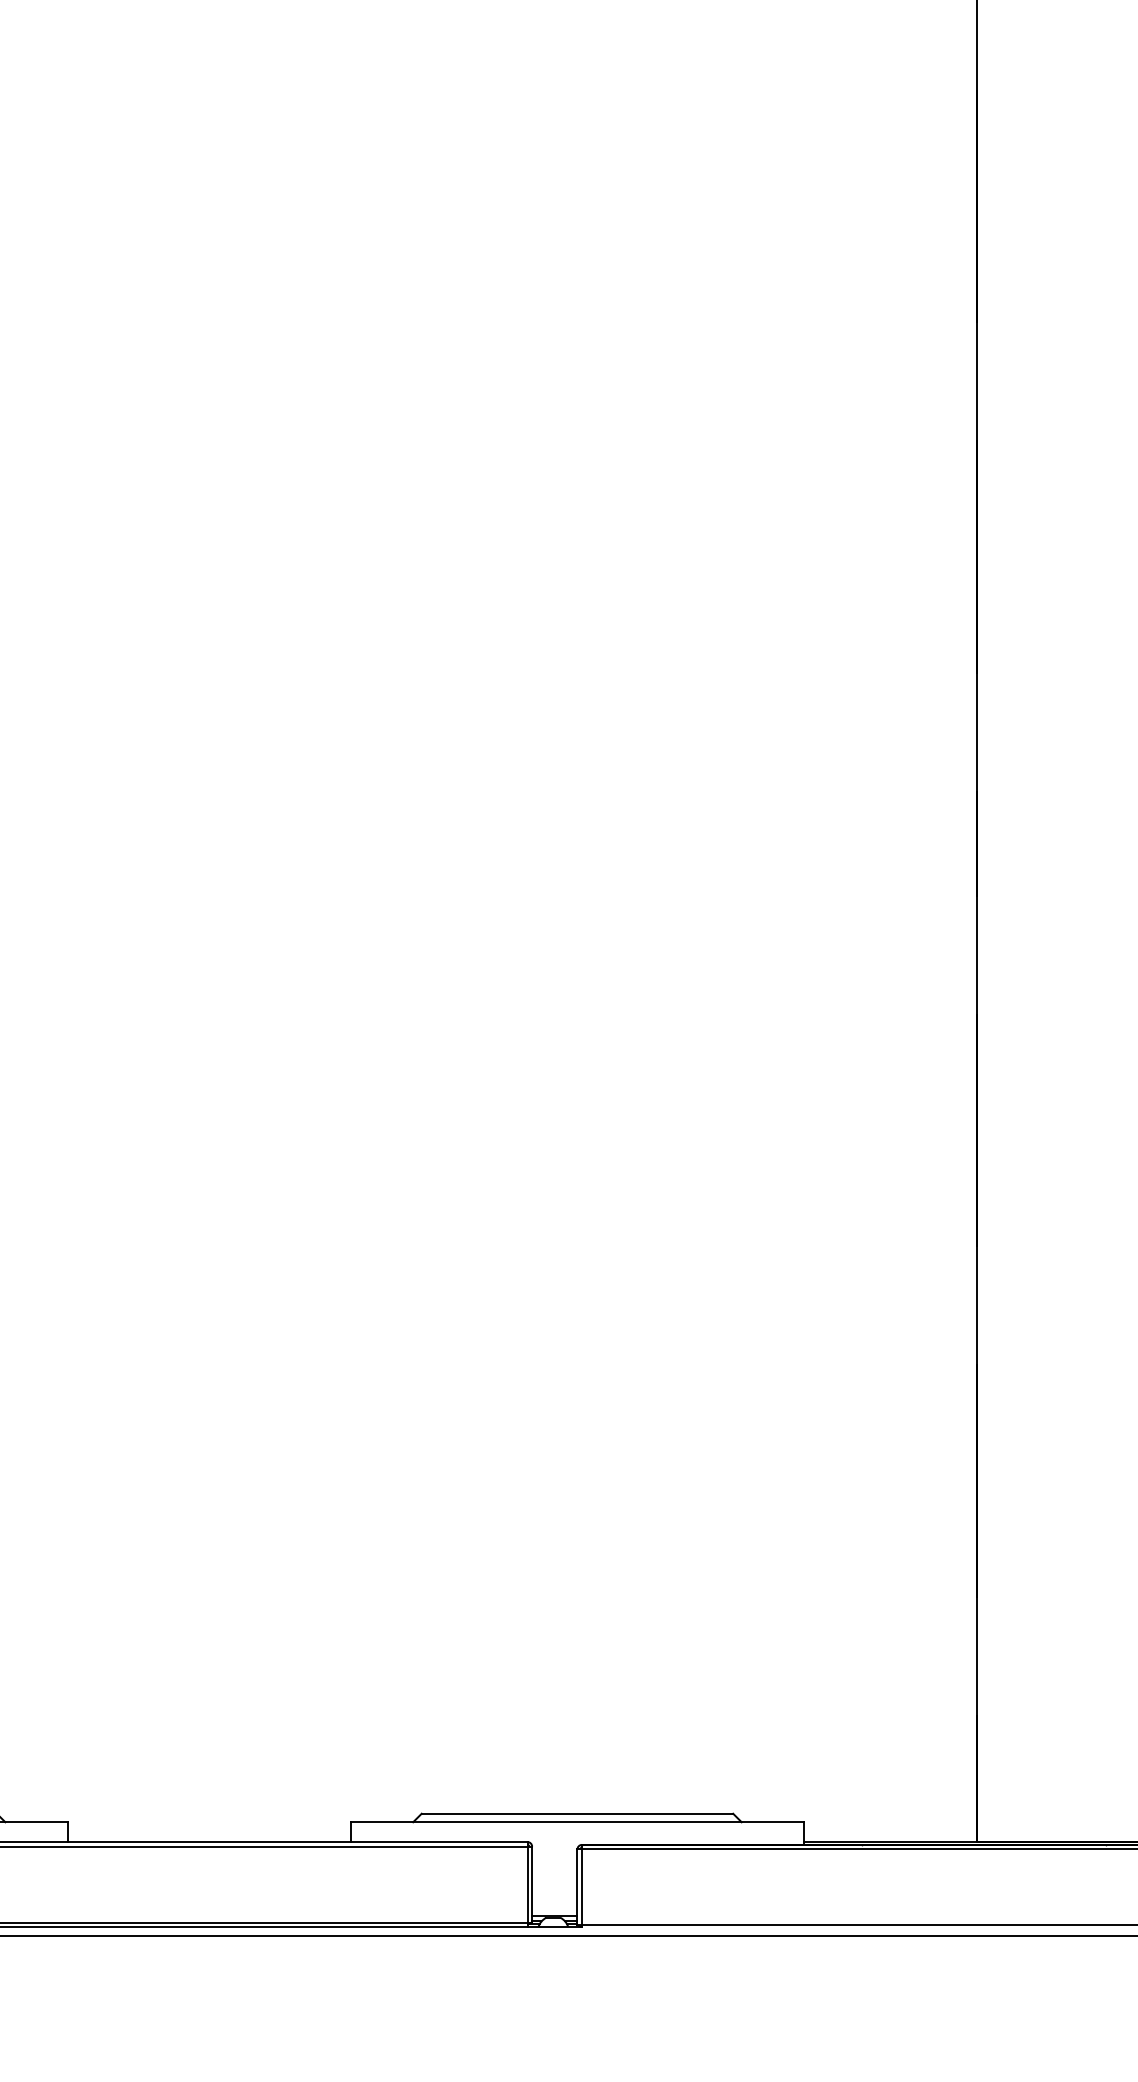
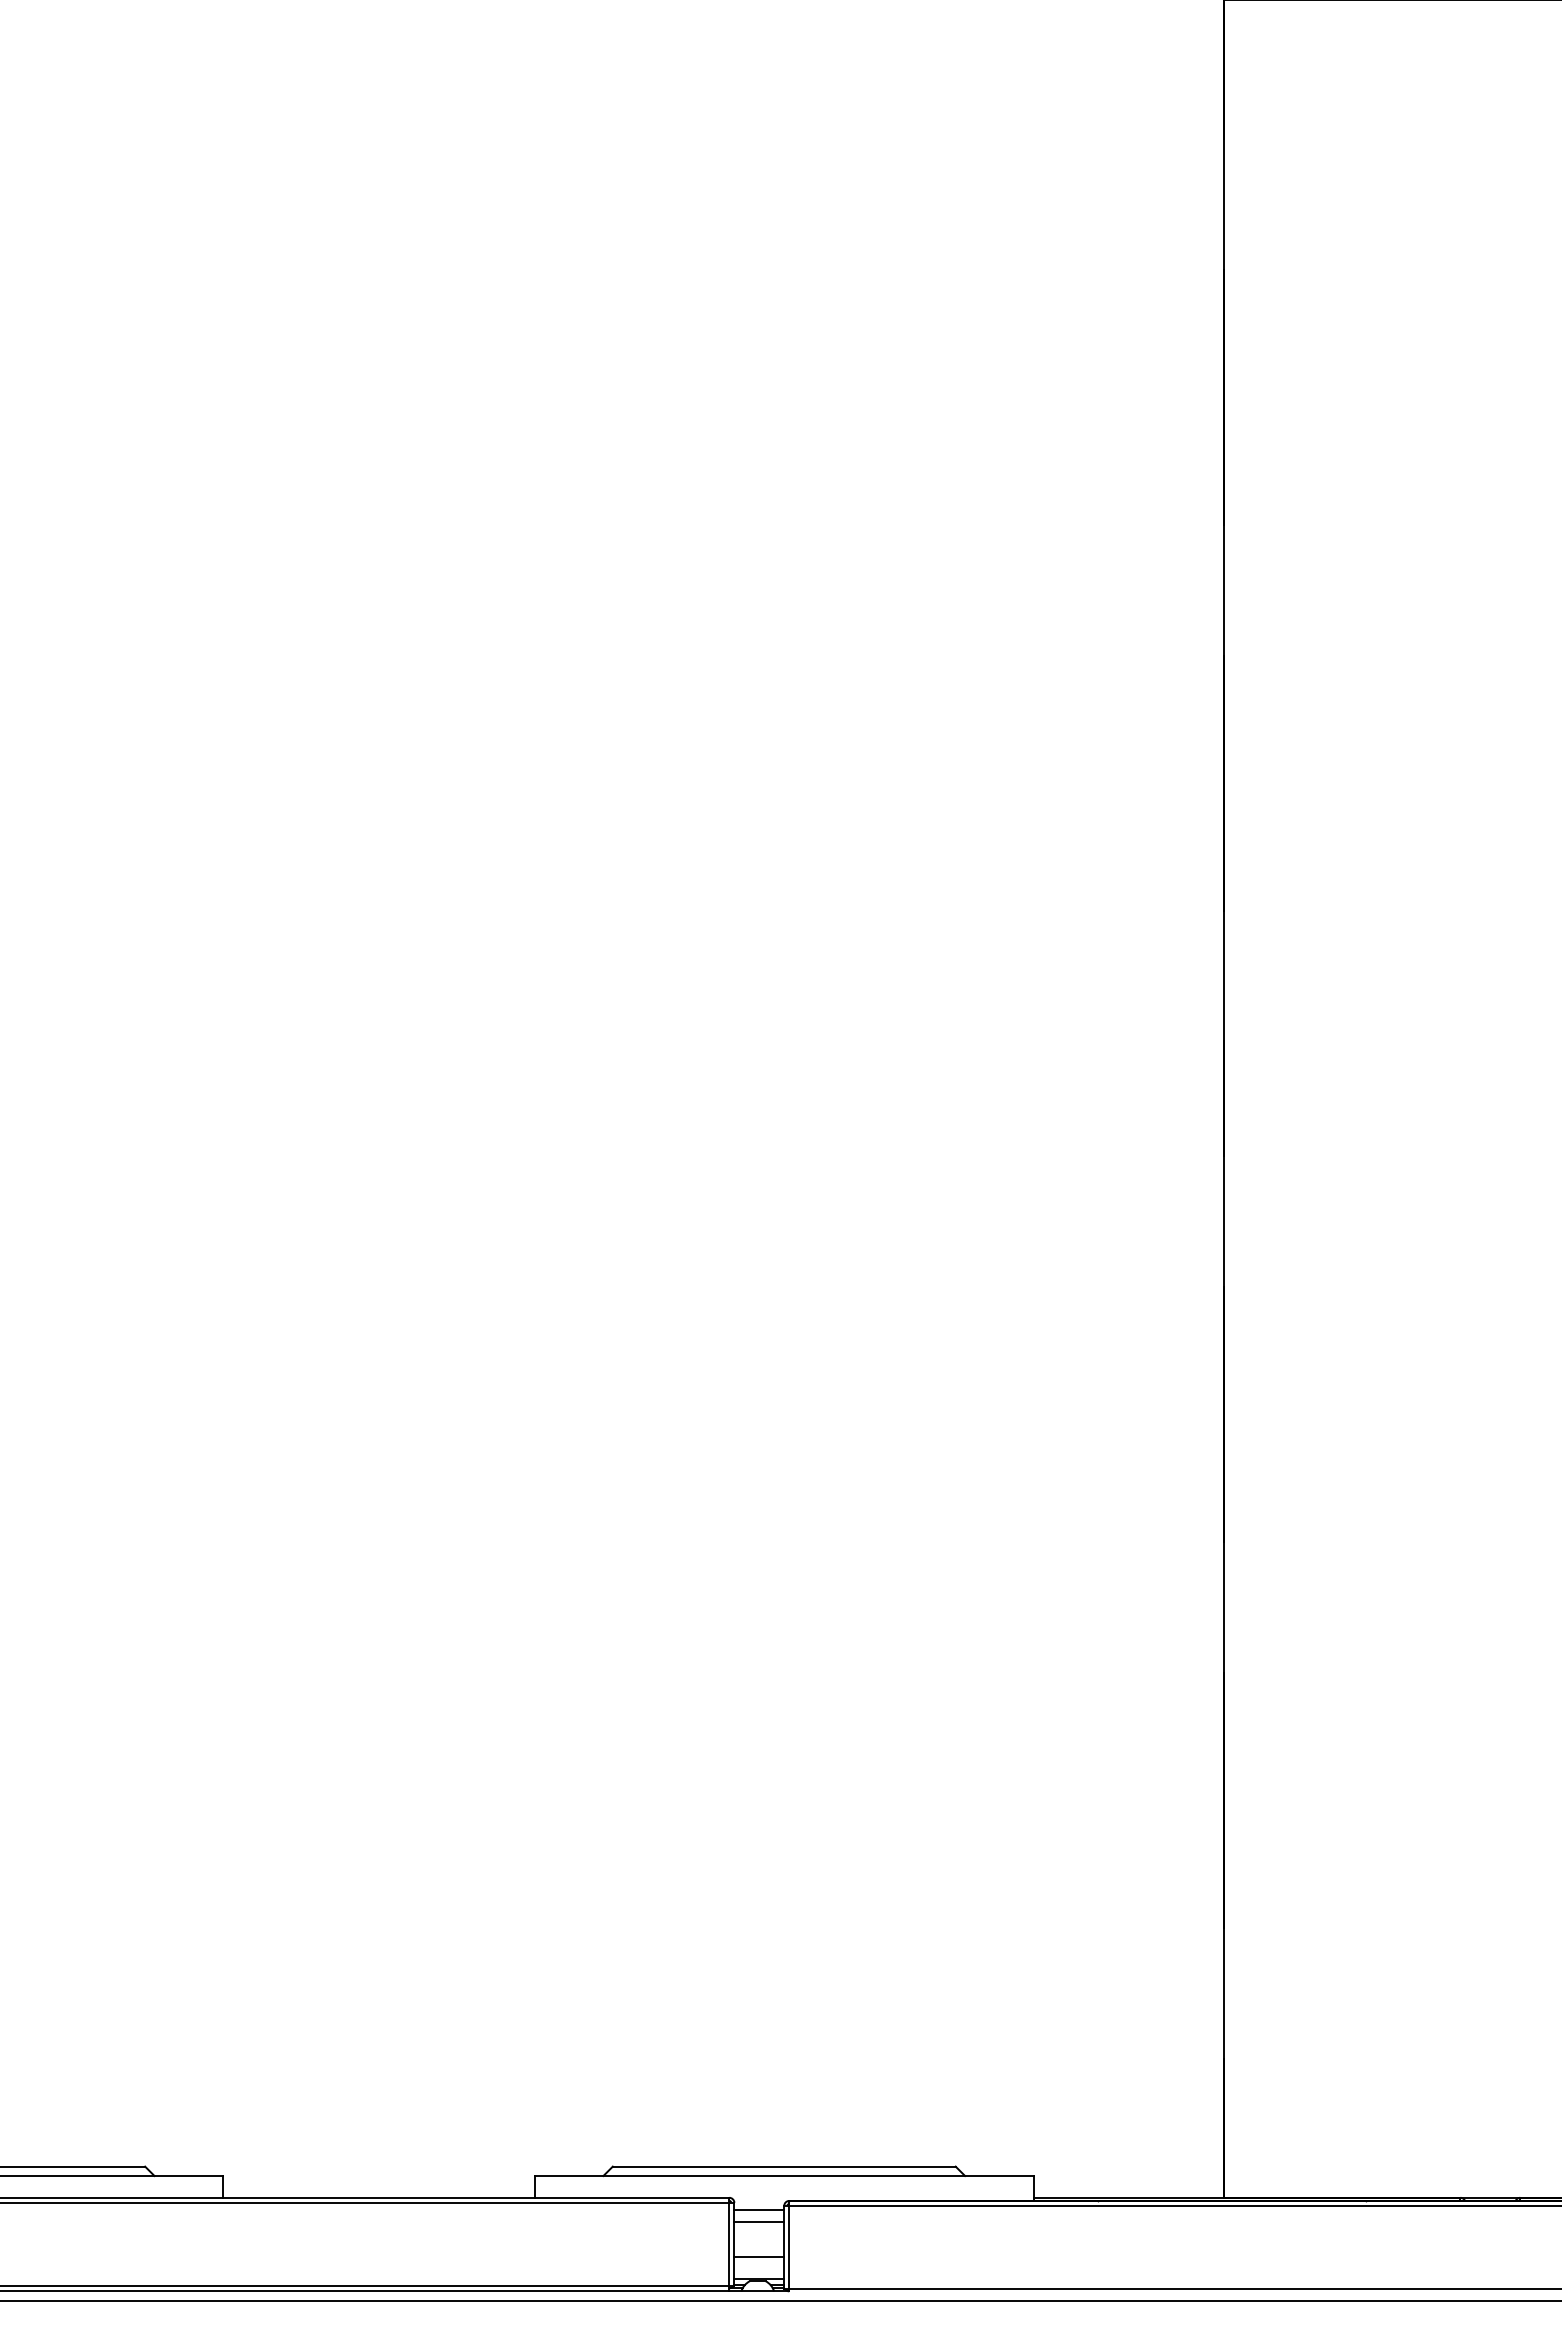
line: (554, 1853) -> (759, 2210), added
line: (554, 1864) -> (759, 2222), added
line: (554, 1896) -> (759, 2257), added

